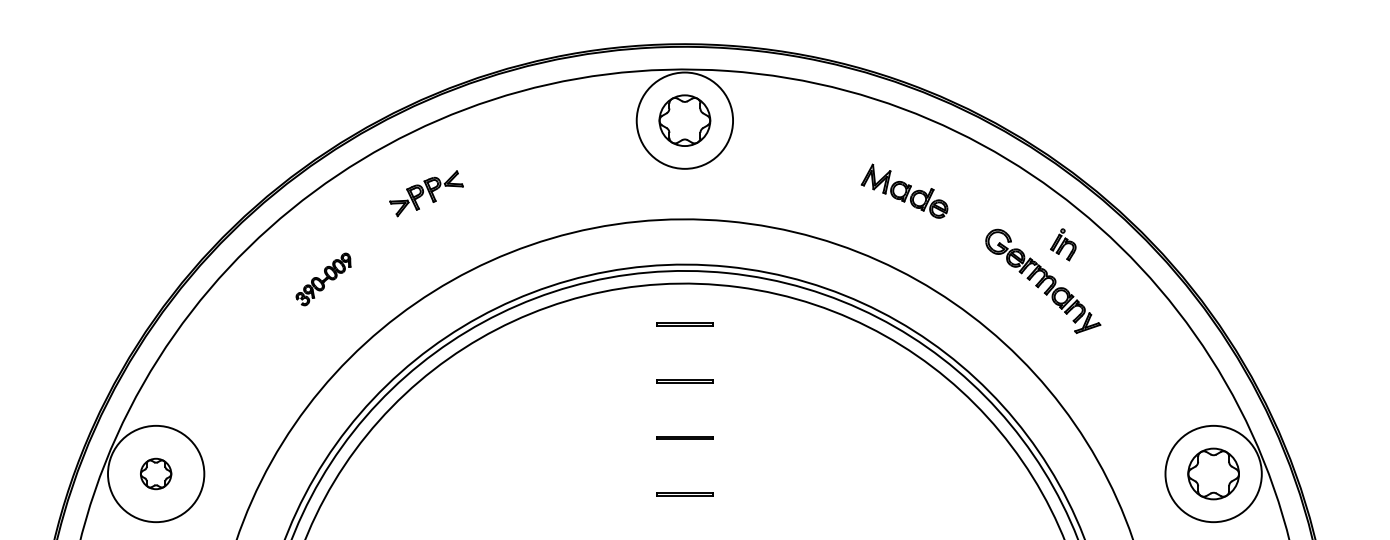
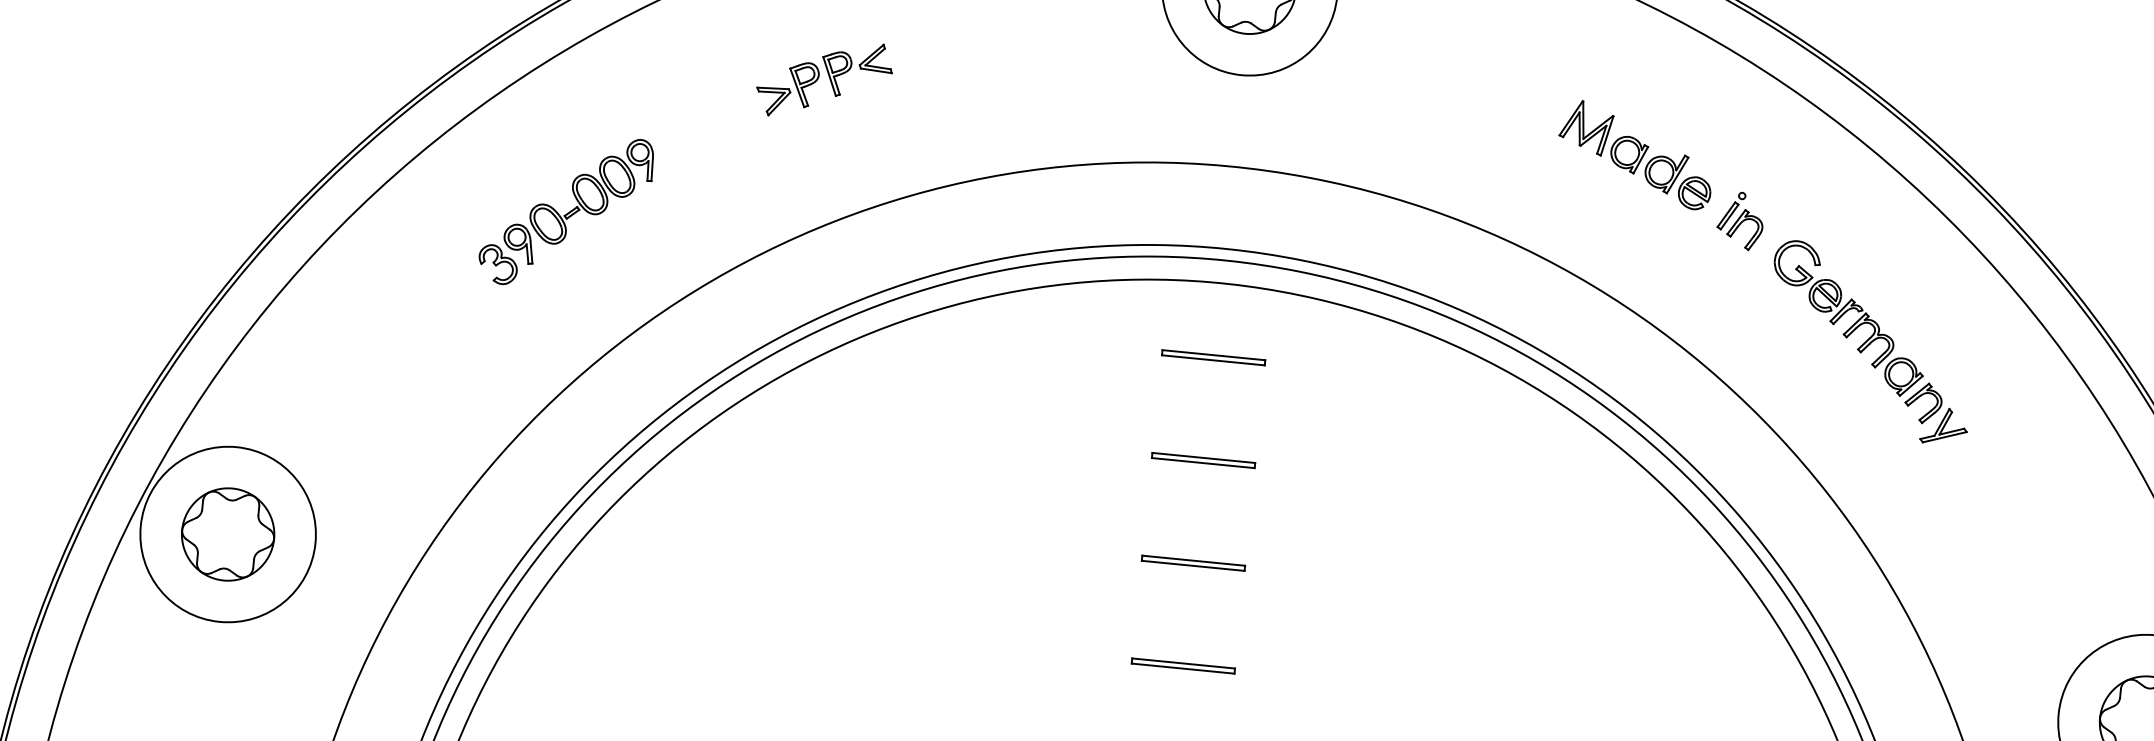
part: (426, 193) -> (824, 79), moved
part: (1063, 244) -> (1740, 220), moved
part: (323, 279) -> (566, 211), size x1.67
part: (155, 473) -> (227, 533), size x1.67

